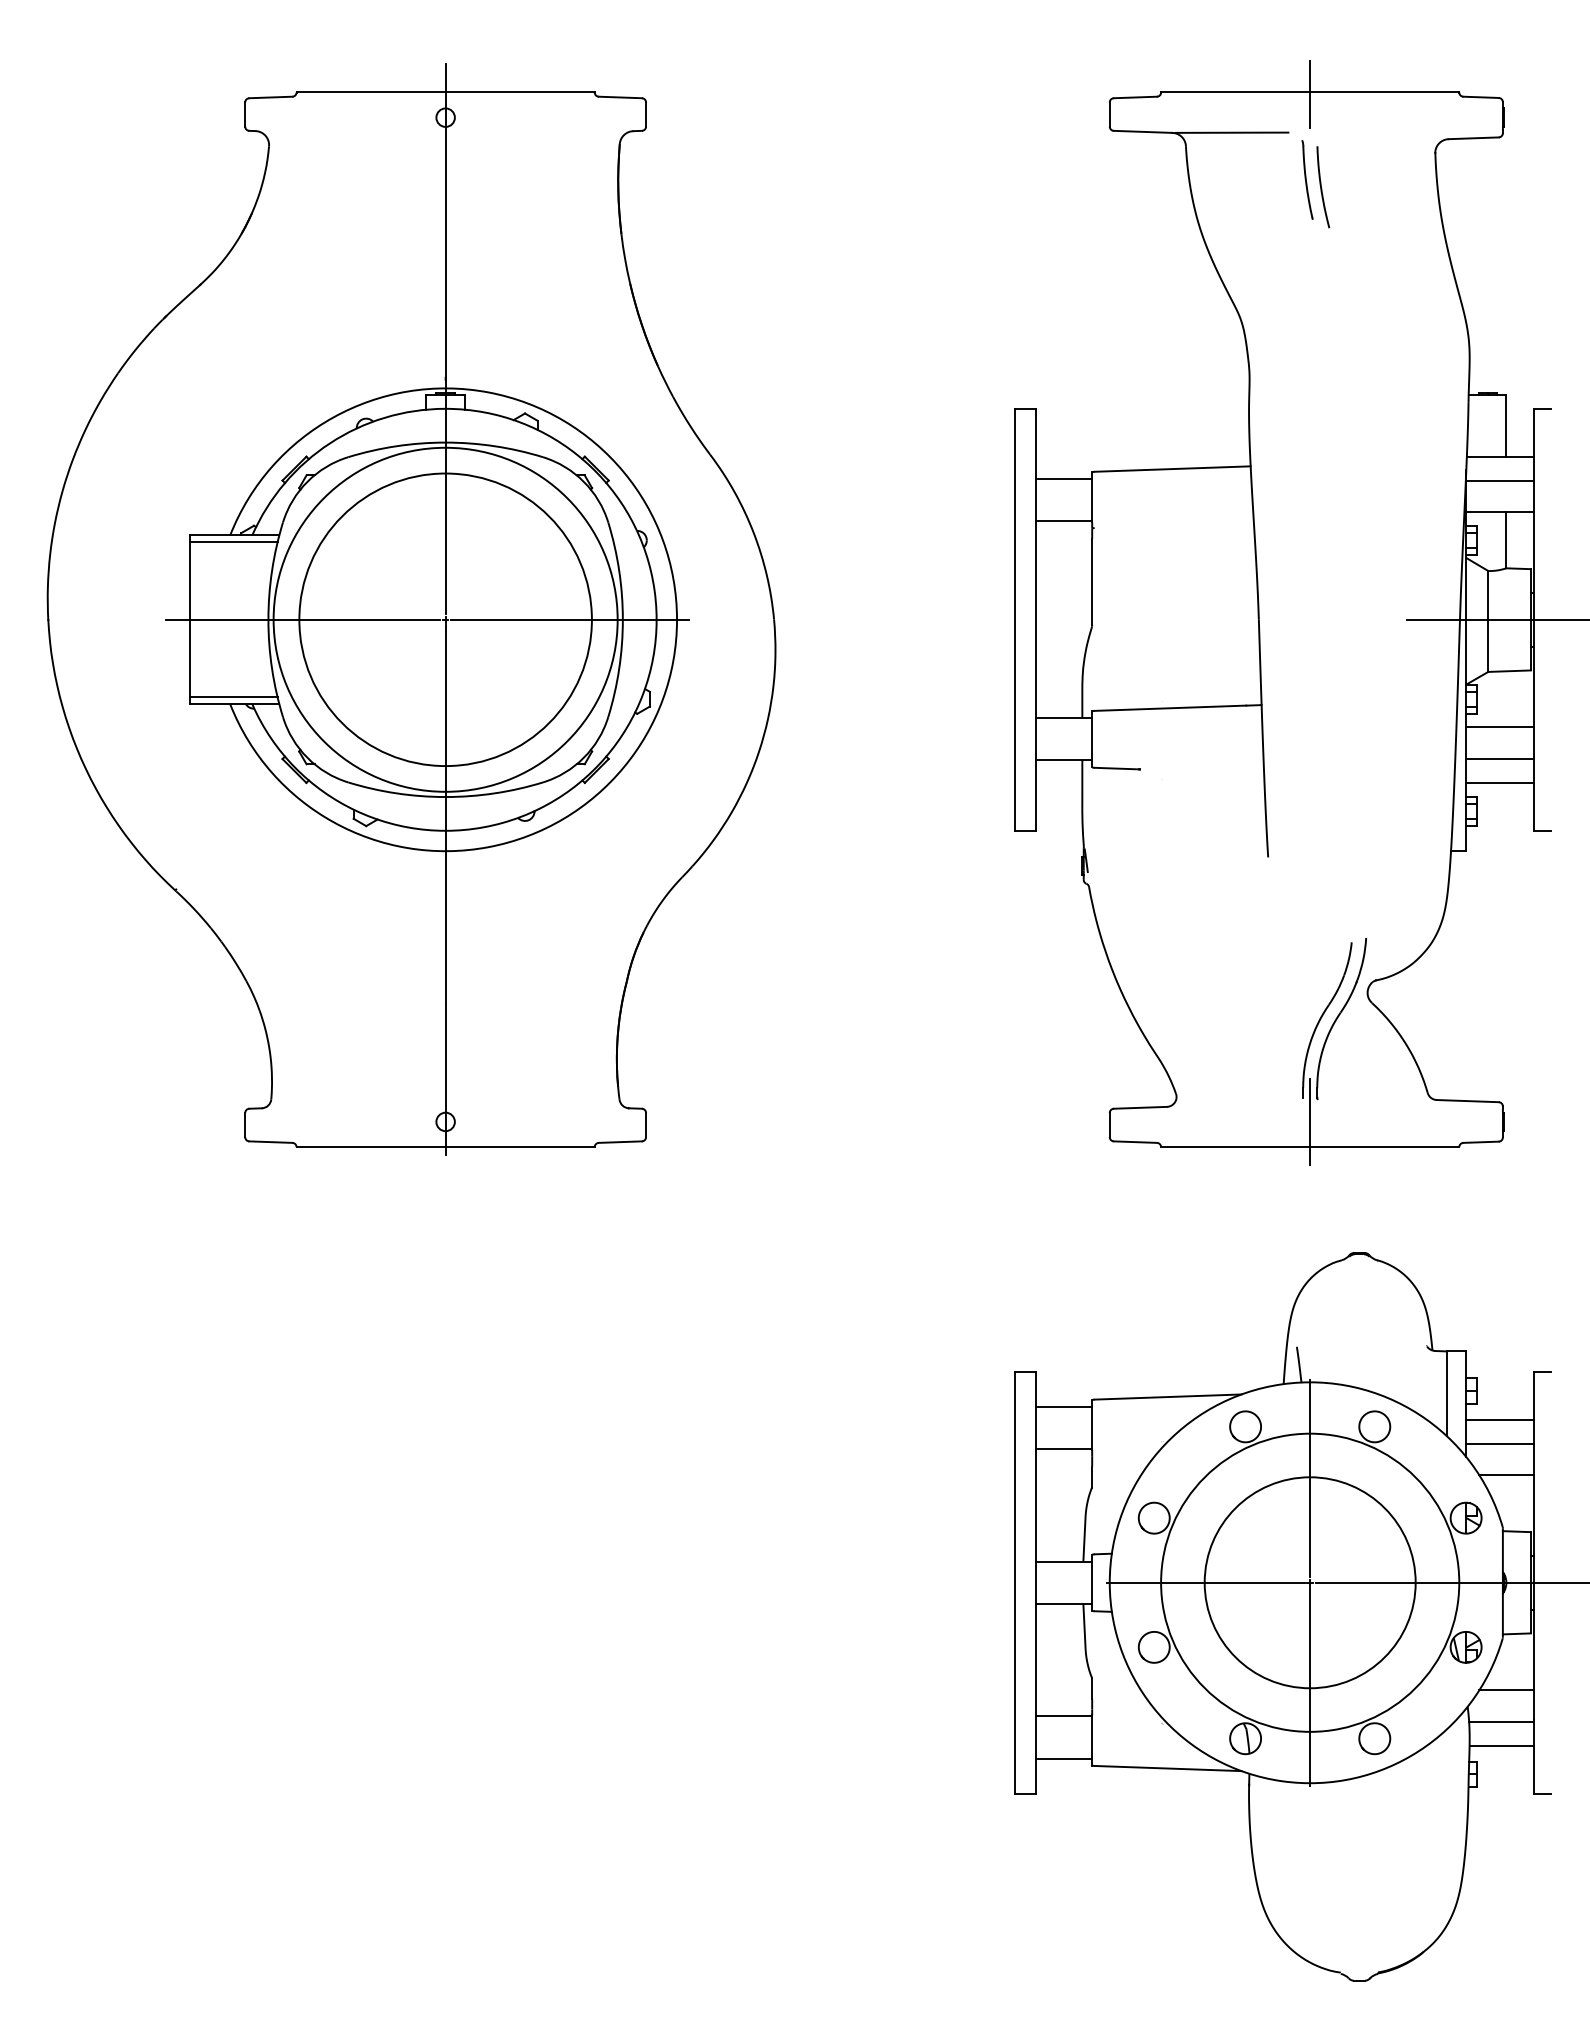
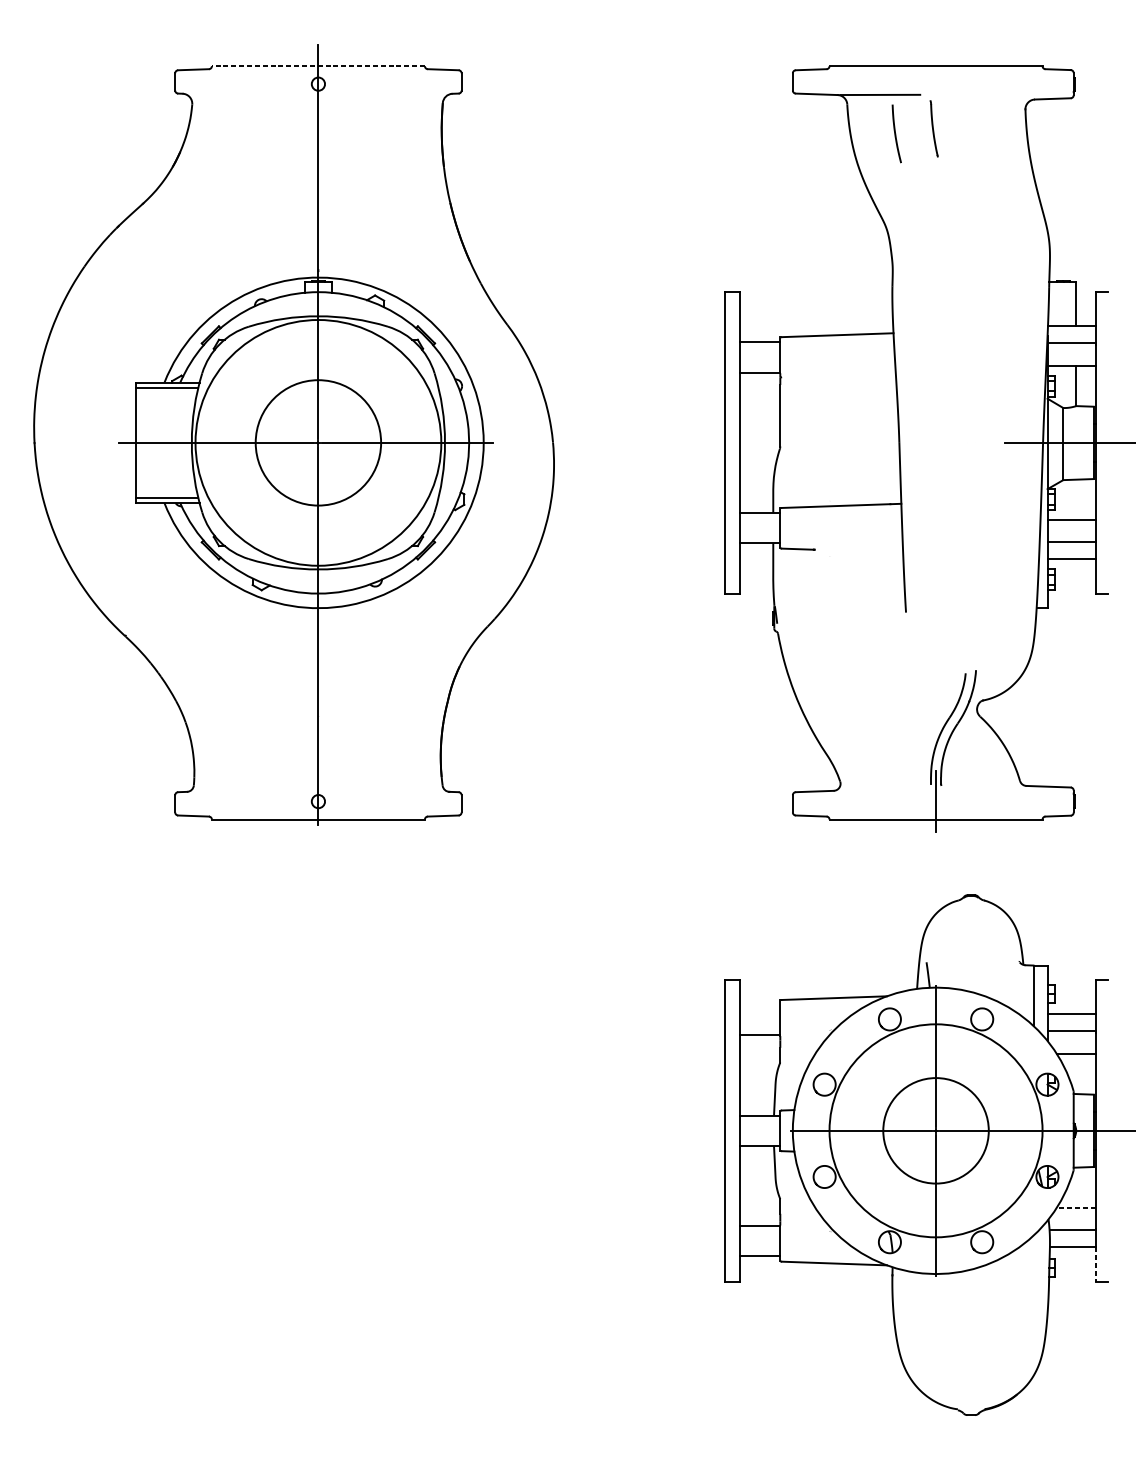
line: (445, 92) -> (318, 66), solid -> dashed
line: (1310, 94) -> (936, 67), removed
curve: (1322, 188) -> (896, 134), moved
circle: (445, 619) -> (318, 442), size x0.6
line: (1063, 1406) -> (759, 1004), removed
circle: (1309, 1582) -> (935, 1130), size x0.7
line: (1506, 1690) -> (1076, 1207), solid -> dashed
line: (1533, 1769) -> (1095, 1264), solid -> dashed

